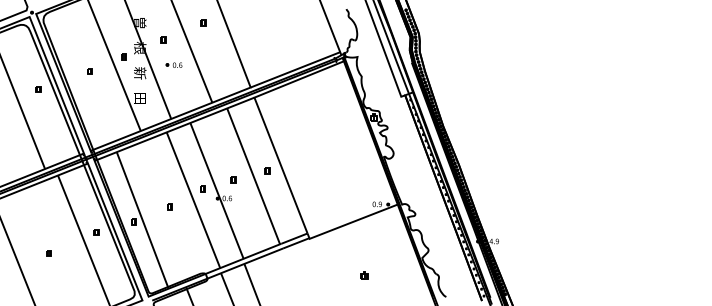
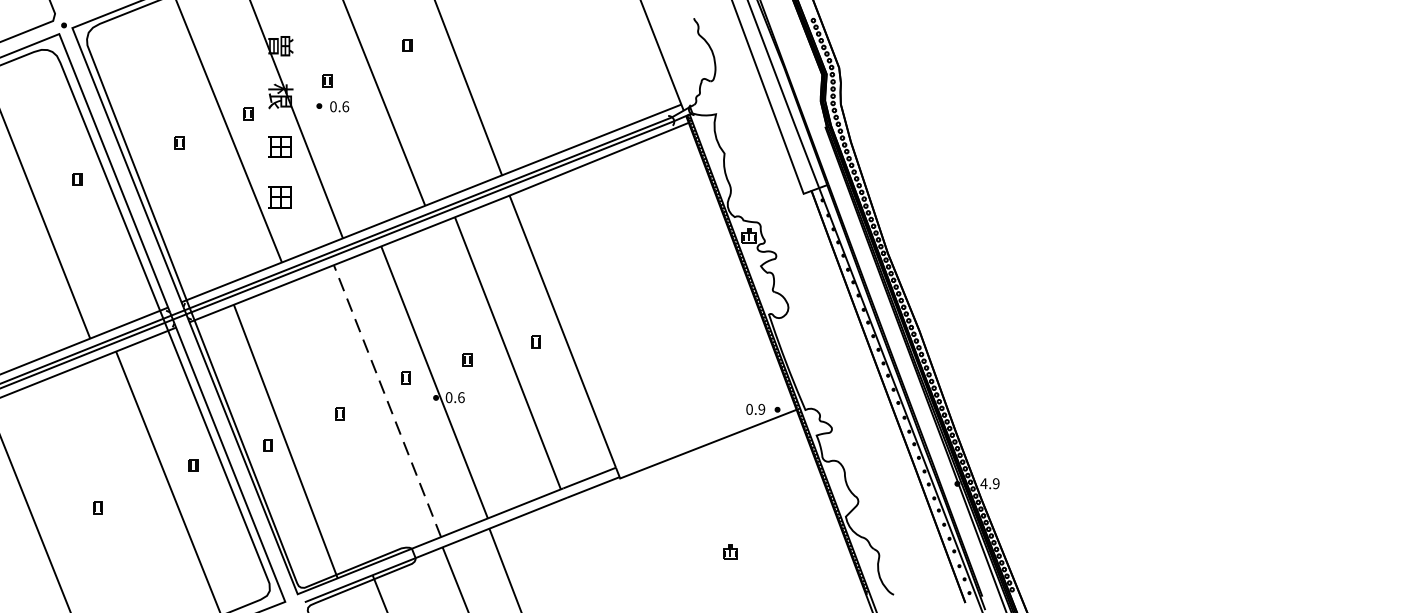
part: (173, 64) -> (331, 105), moved
text: (140, 73) -> (281, 147), 新 -> 田
line: (193, 200) -> (387, 401), solid -> dashed

